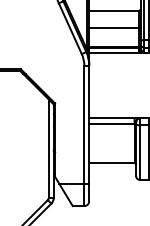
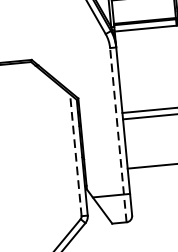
line: (84, 135) -> (118, 134), solid -> dashed
line: (48, 148) -> (75, 155), solid -> dashed

